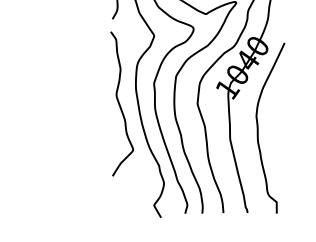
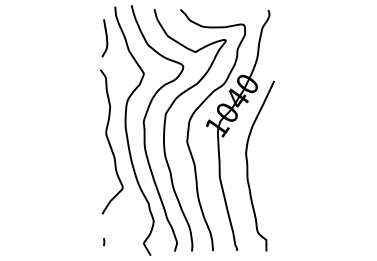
curve: (114, 204) -> (104, 242), added

